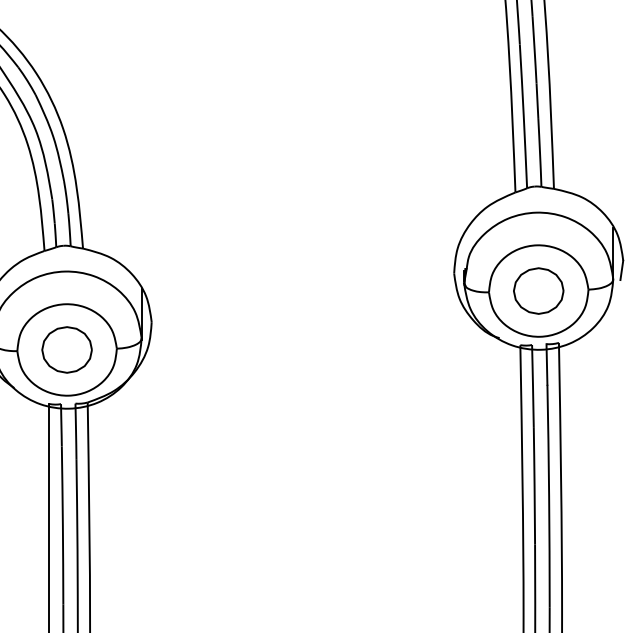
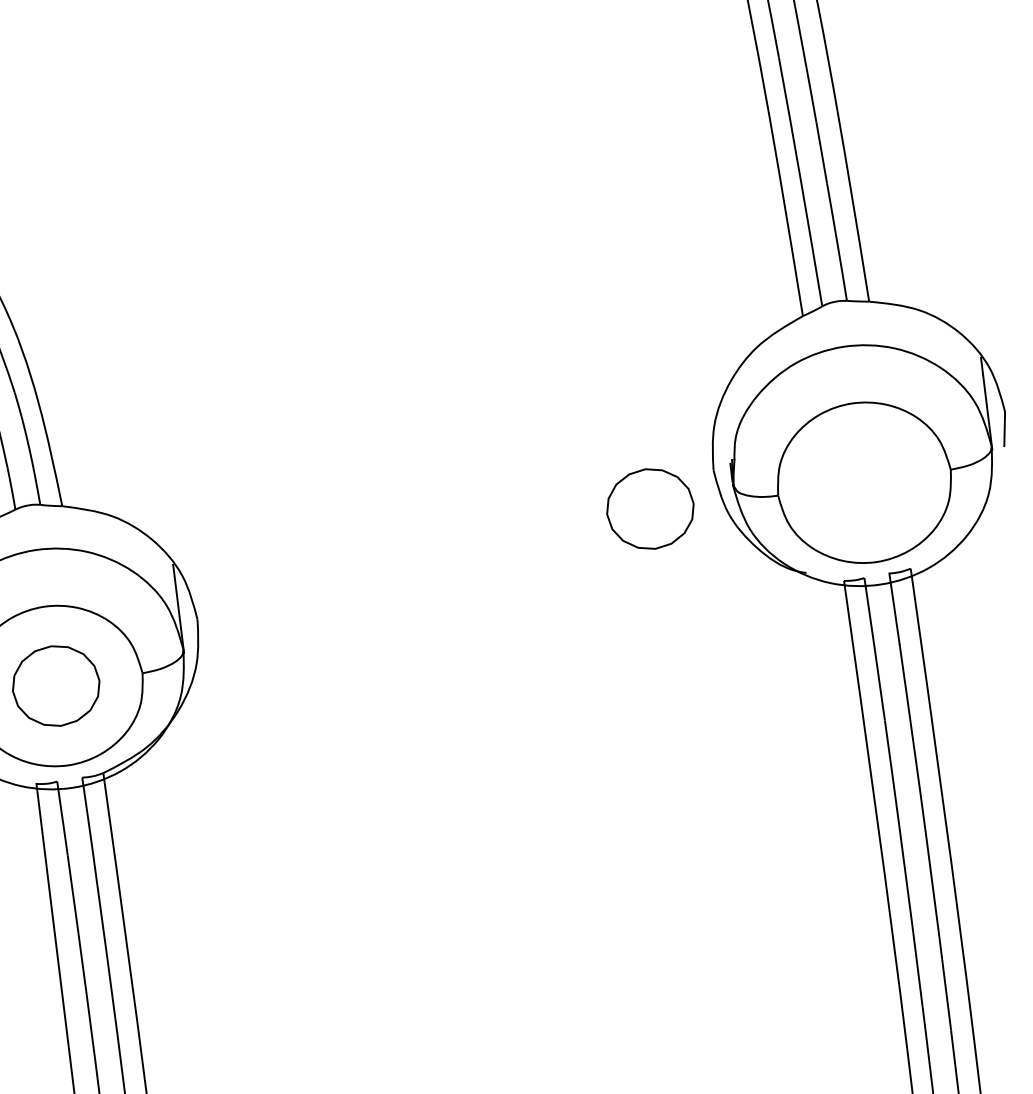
part: (538, 290) -> (649, 508), moved

